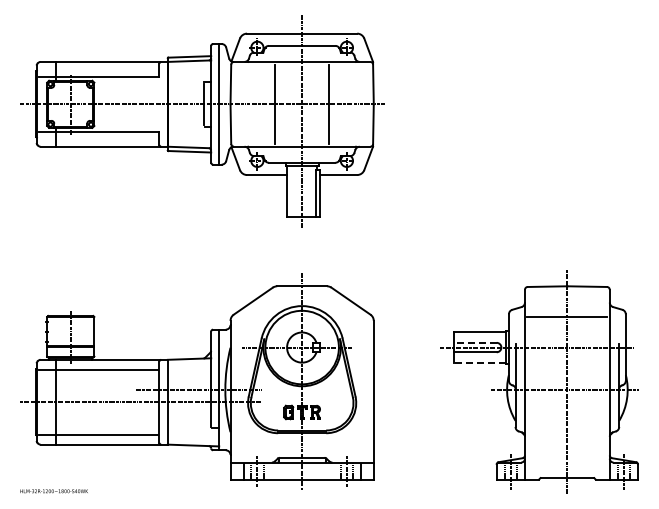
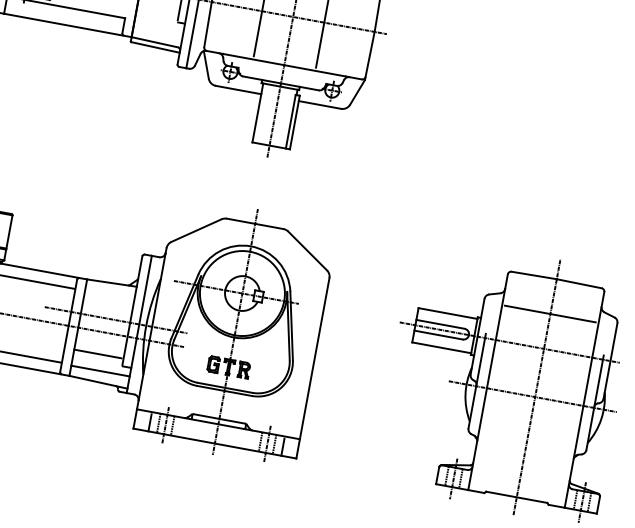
line: (475, 342) -> (440, 323), dashed -> solid
line: (480, 362) -> (442, 347), dashed -> solid
line: (188, 421) -> (97, 353), added
line: (193, 435) -> (100, 370), added

